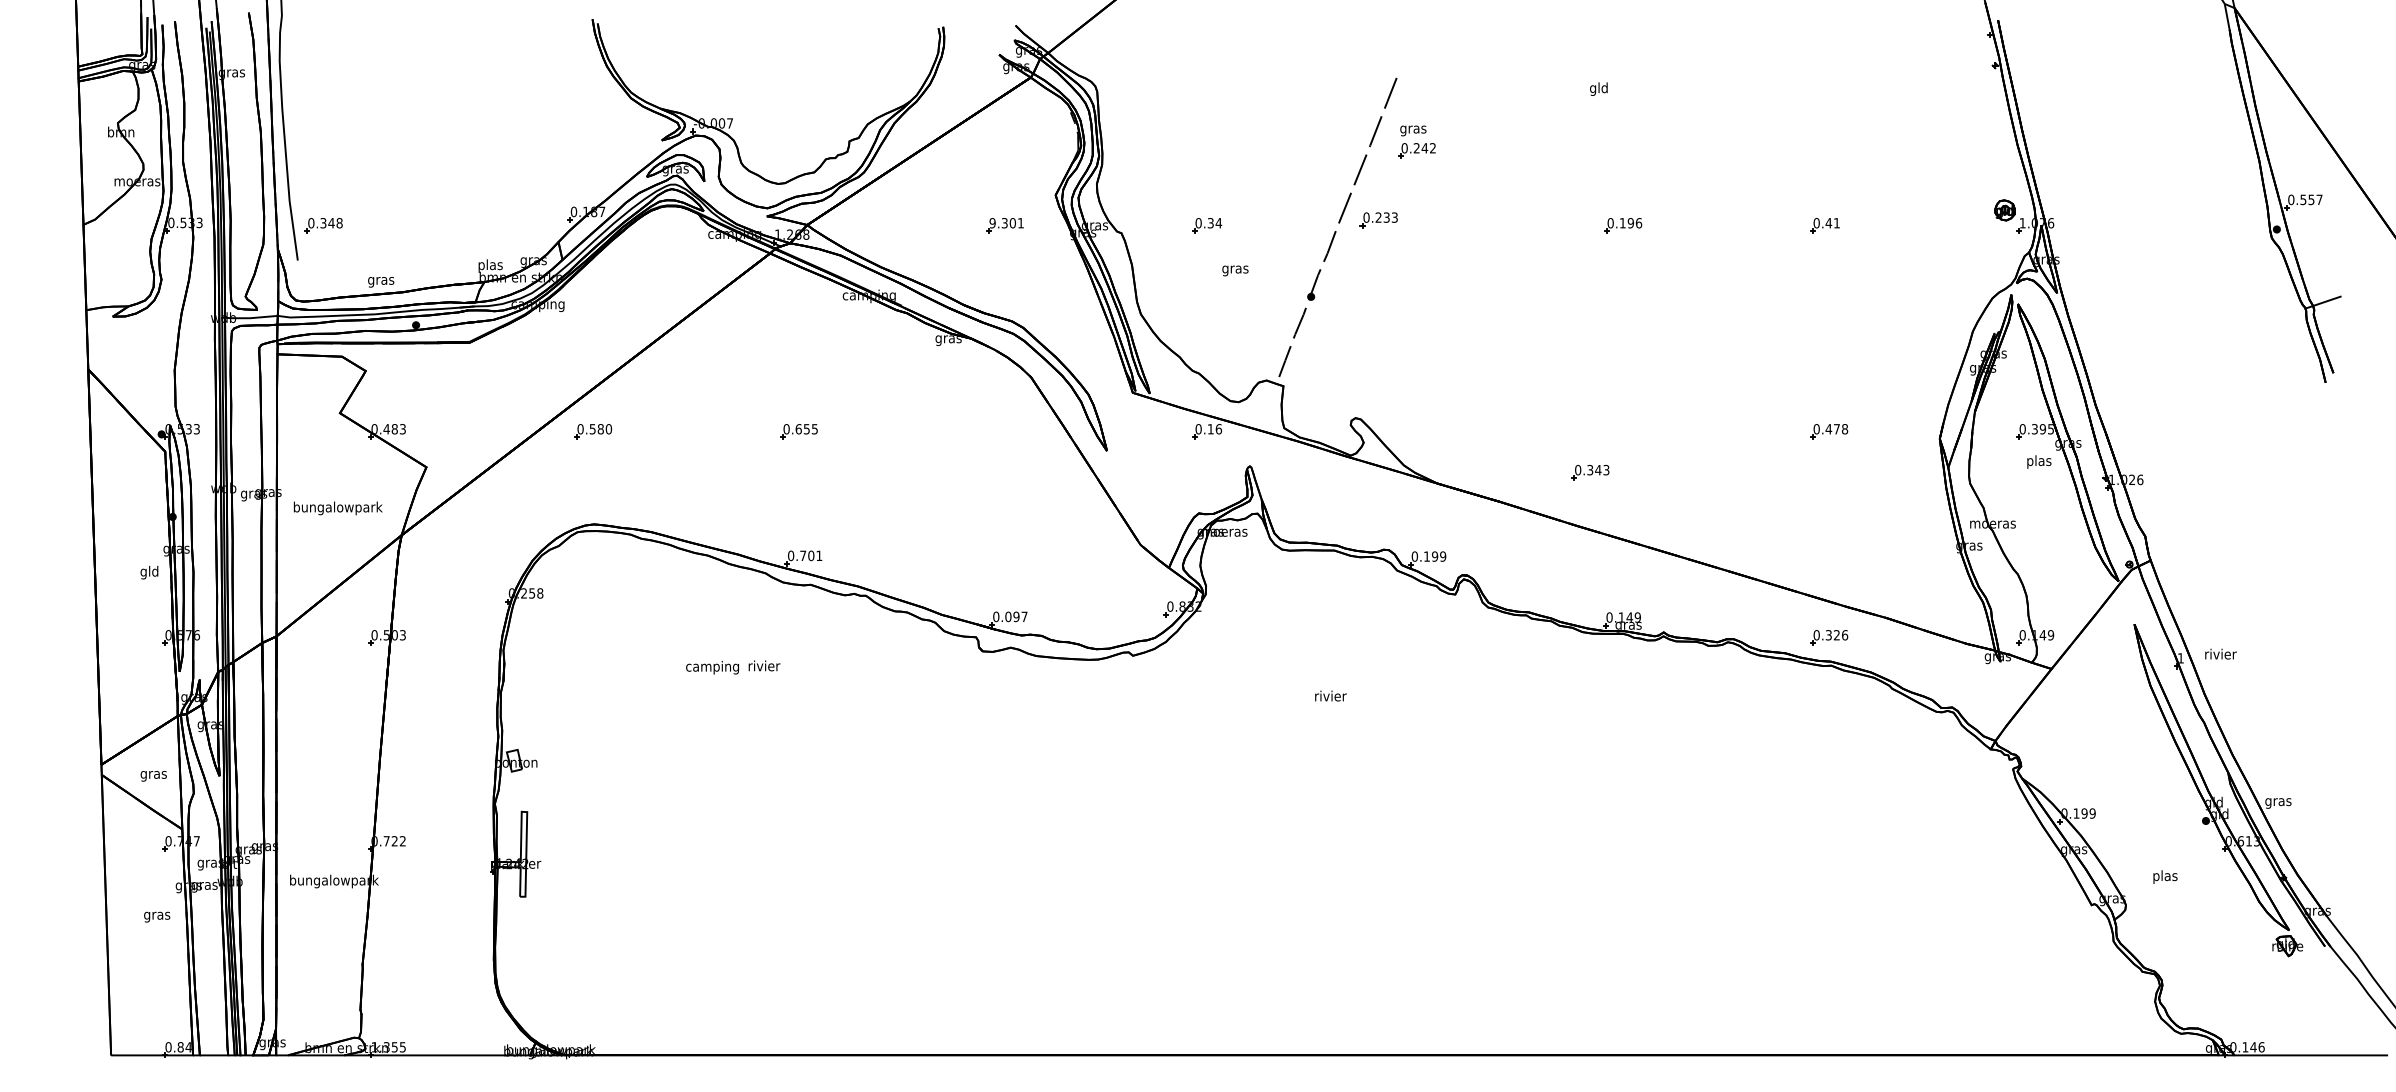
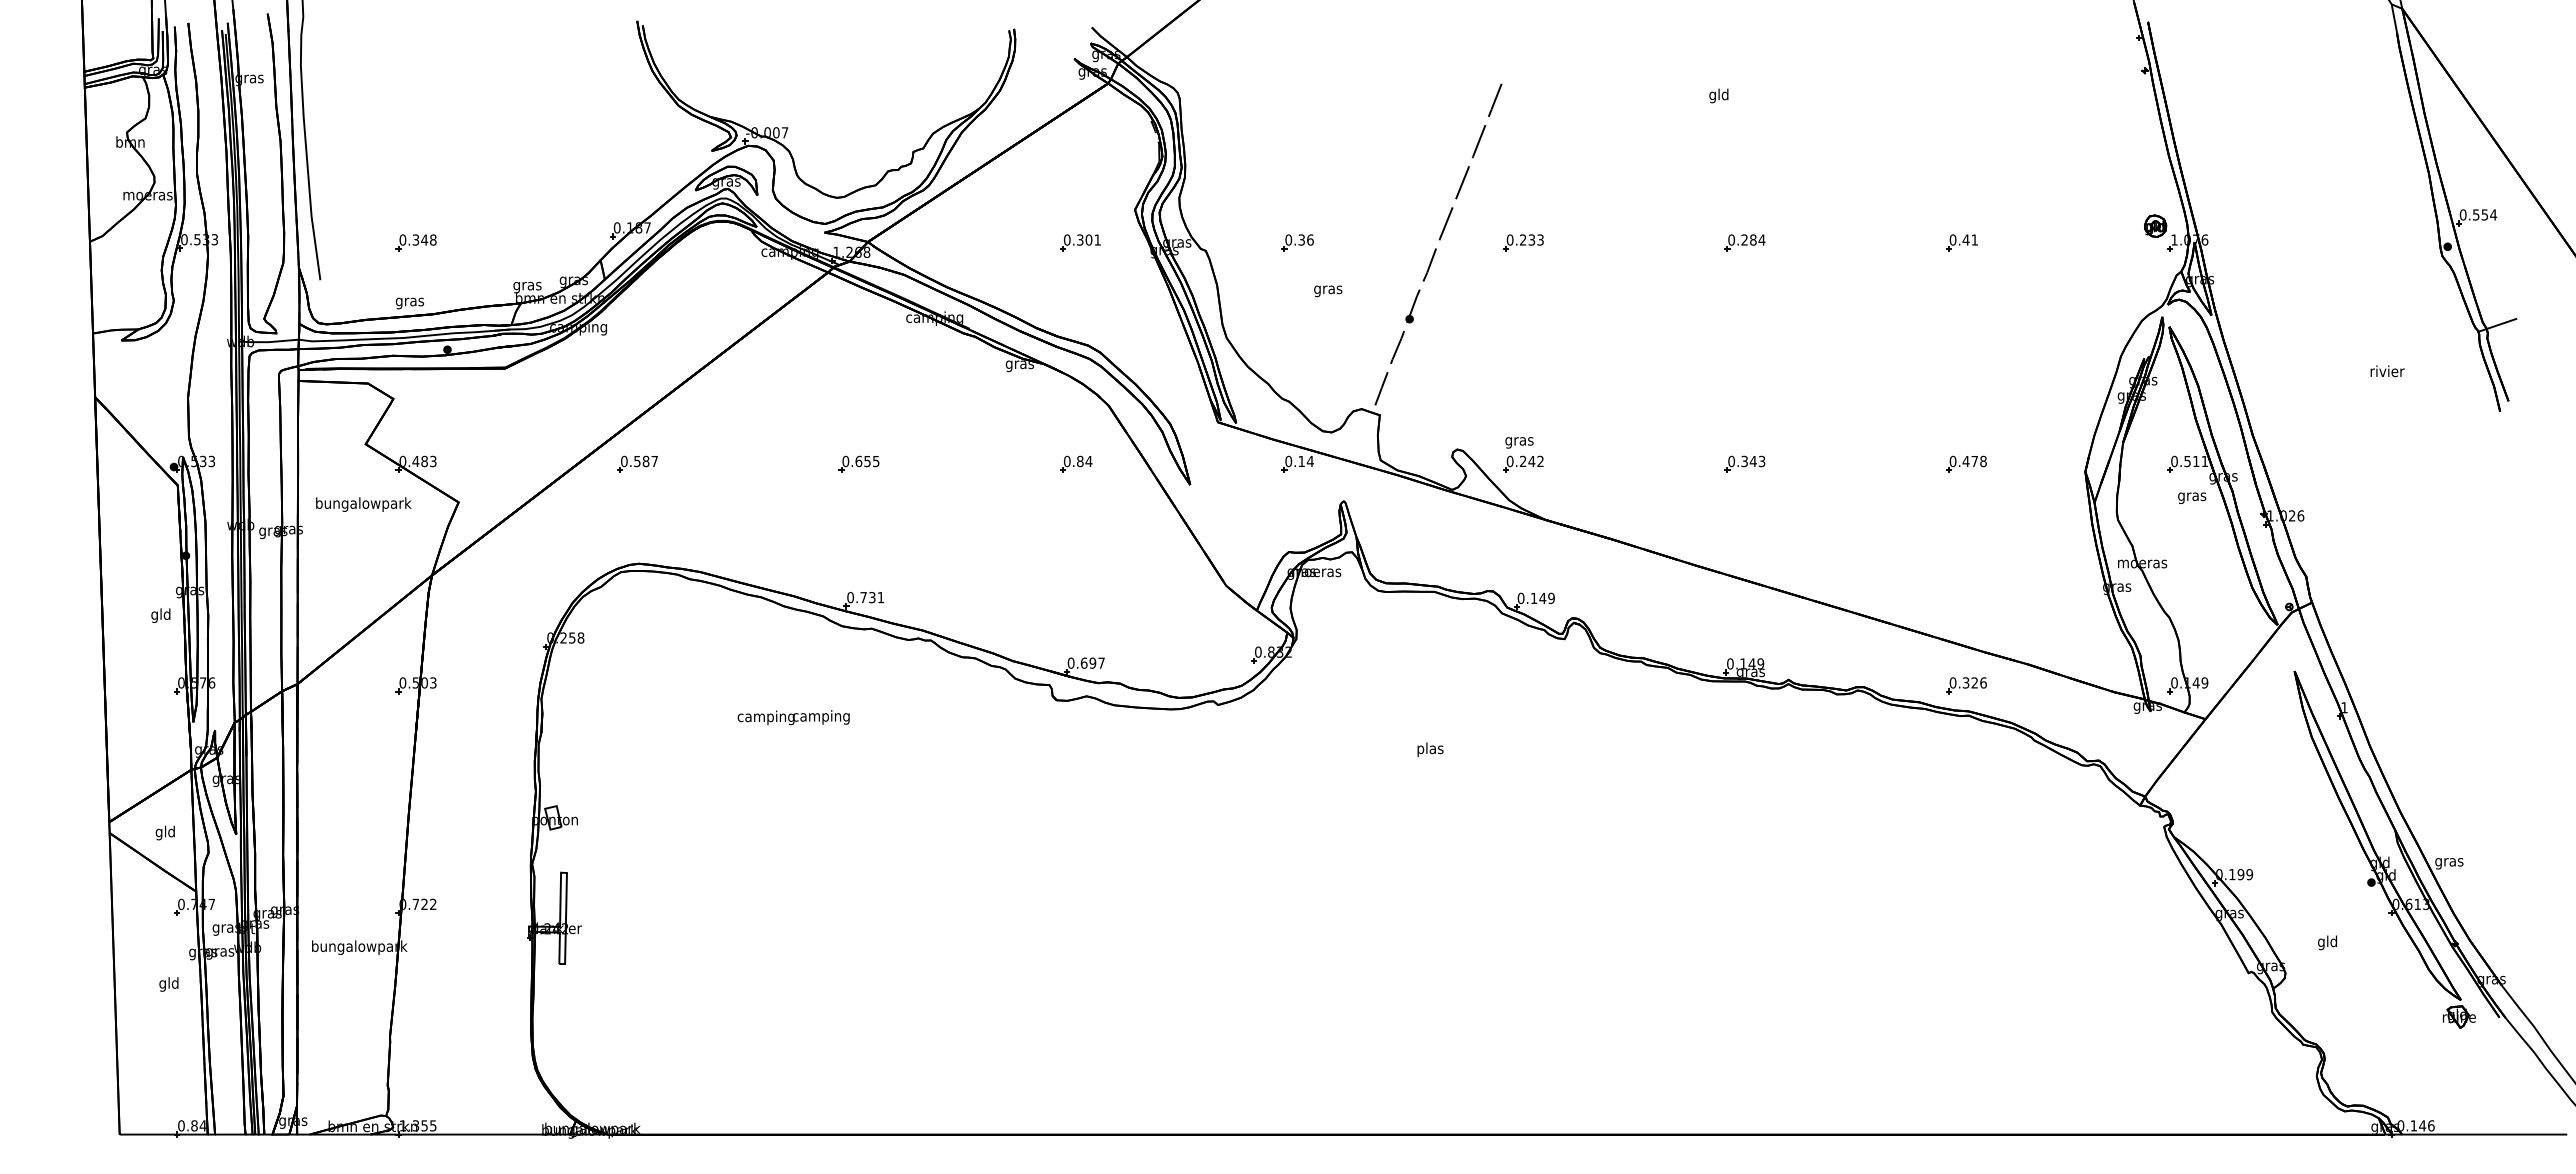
part: (1417, 141) -> (1523, 454), moved
text: (2319, 199) -> (2493, 214), 0.557 -> 0.554
part: (1378, 219) -> (1523, 242), moved
text: (991, 222) -> (1066, 239), 9.301 -> 0.301
text: (1218, 222) -> (1309, 239), 0.34 -> 0.36
text: (1631, 222) -> (1753, 239), 0.196 -> 0.284
part: (323, 225) -> (415, 242), moved
text: (490, 265) -> (527, 285), plas -> gras
text: (608, 429) -> (654, 461), 0.580 -> 0.587
text: (1218, 429) -> (1309, 461), 0.16 -> 0.14
text: (2043, 429) -> (2196, 461), 0.395 -> 0.511
part: (1001, 431) -> (1076, 463), added
text: (2039, 461) -> (2192, 496), plas -> gras
part: (1590, 472) -> (1744, 463), moved
text: (337, 508) -> (363, 504), moved
text: (811, 555) -> (872, 597), 0.701 -> 0.731
text: (1434, 556) -> (1542, 598), 0.199 -> 0.149
text: (1008, 616) -> (1084, 662), 0.097 -> 0.697
text: (2220, 654) -> (2387, 371), moved
text: (763, 667) -> (820, 717), rivier -> camping
text: (1330, 697) -> (1430, 749), rivier -> plas
text: (153, 774) -> (165, 832), gras -> gld
text: (2165, 876) -> (2327, 942), plas -> gld
text: (157, 915) -> (169, 984), gras -> gld

